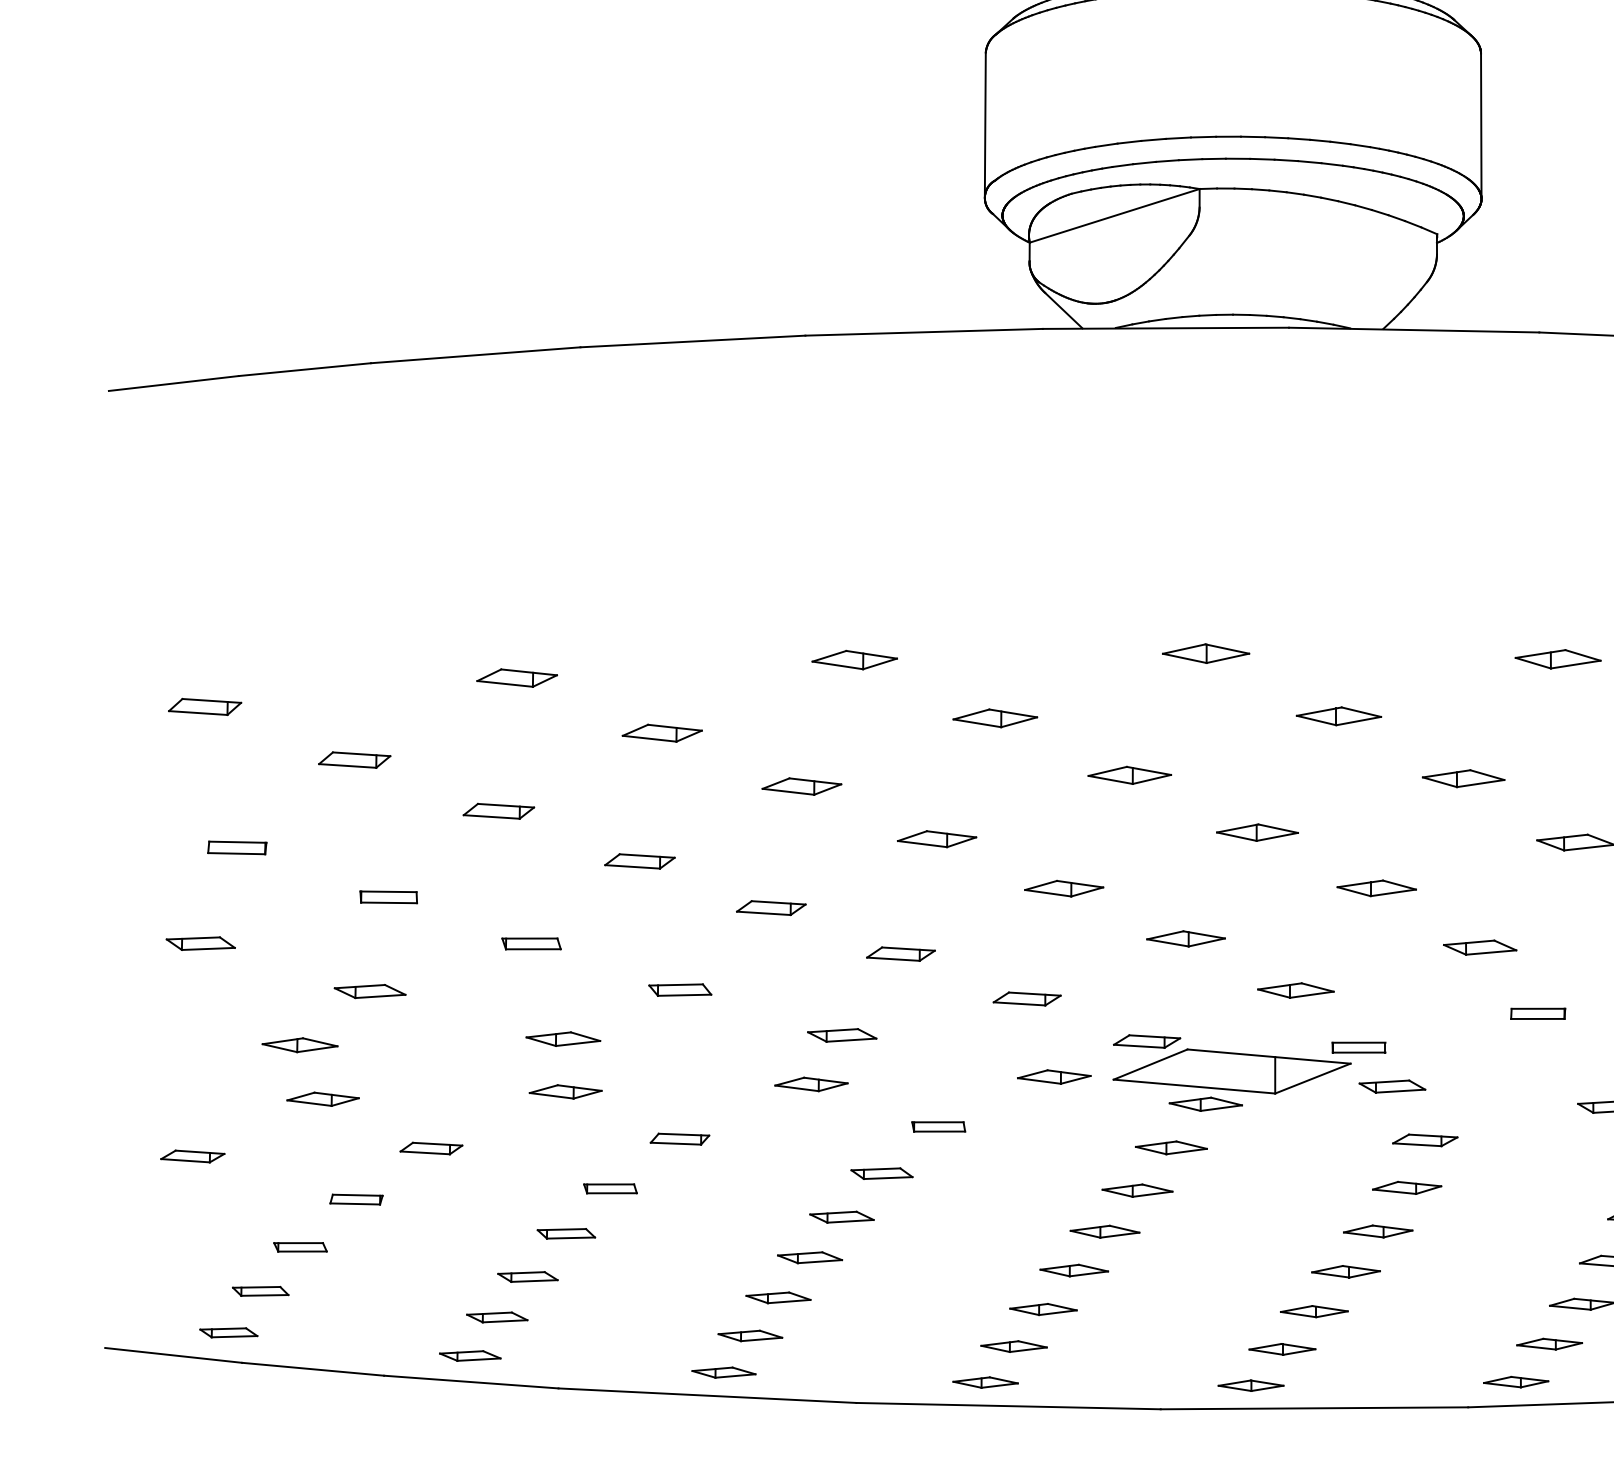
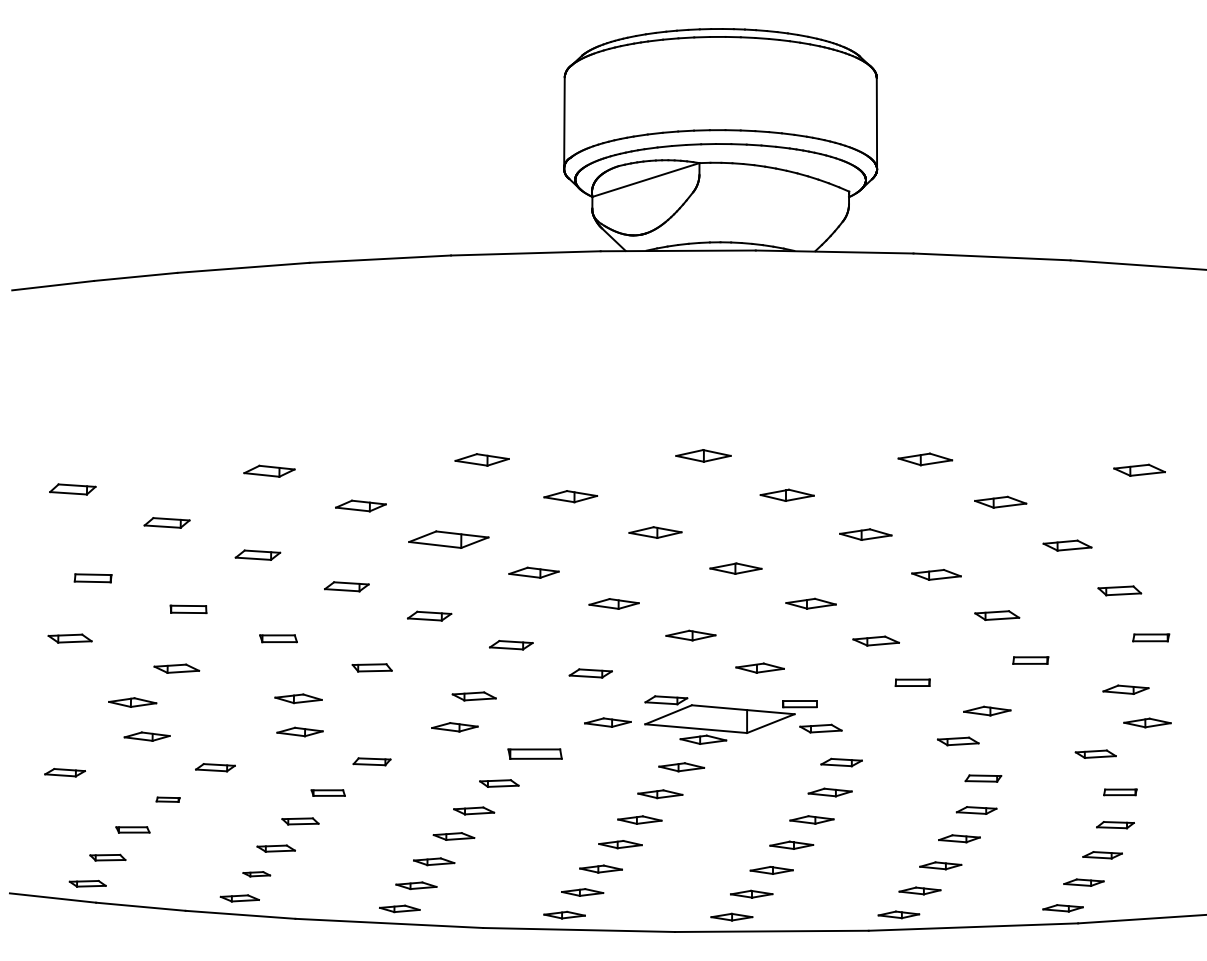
part: (801, 786) -> (448, 539), size x1.6
part: (937, 1126) -> (534, 753), size x1.6
part: (355, 1199) -> (167, 799), size x0.7
part: (496, 1318) -> (256, 874), size x0.7

